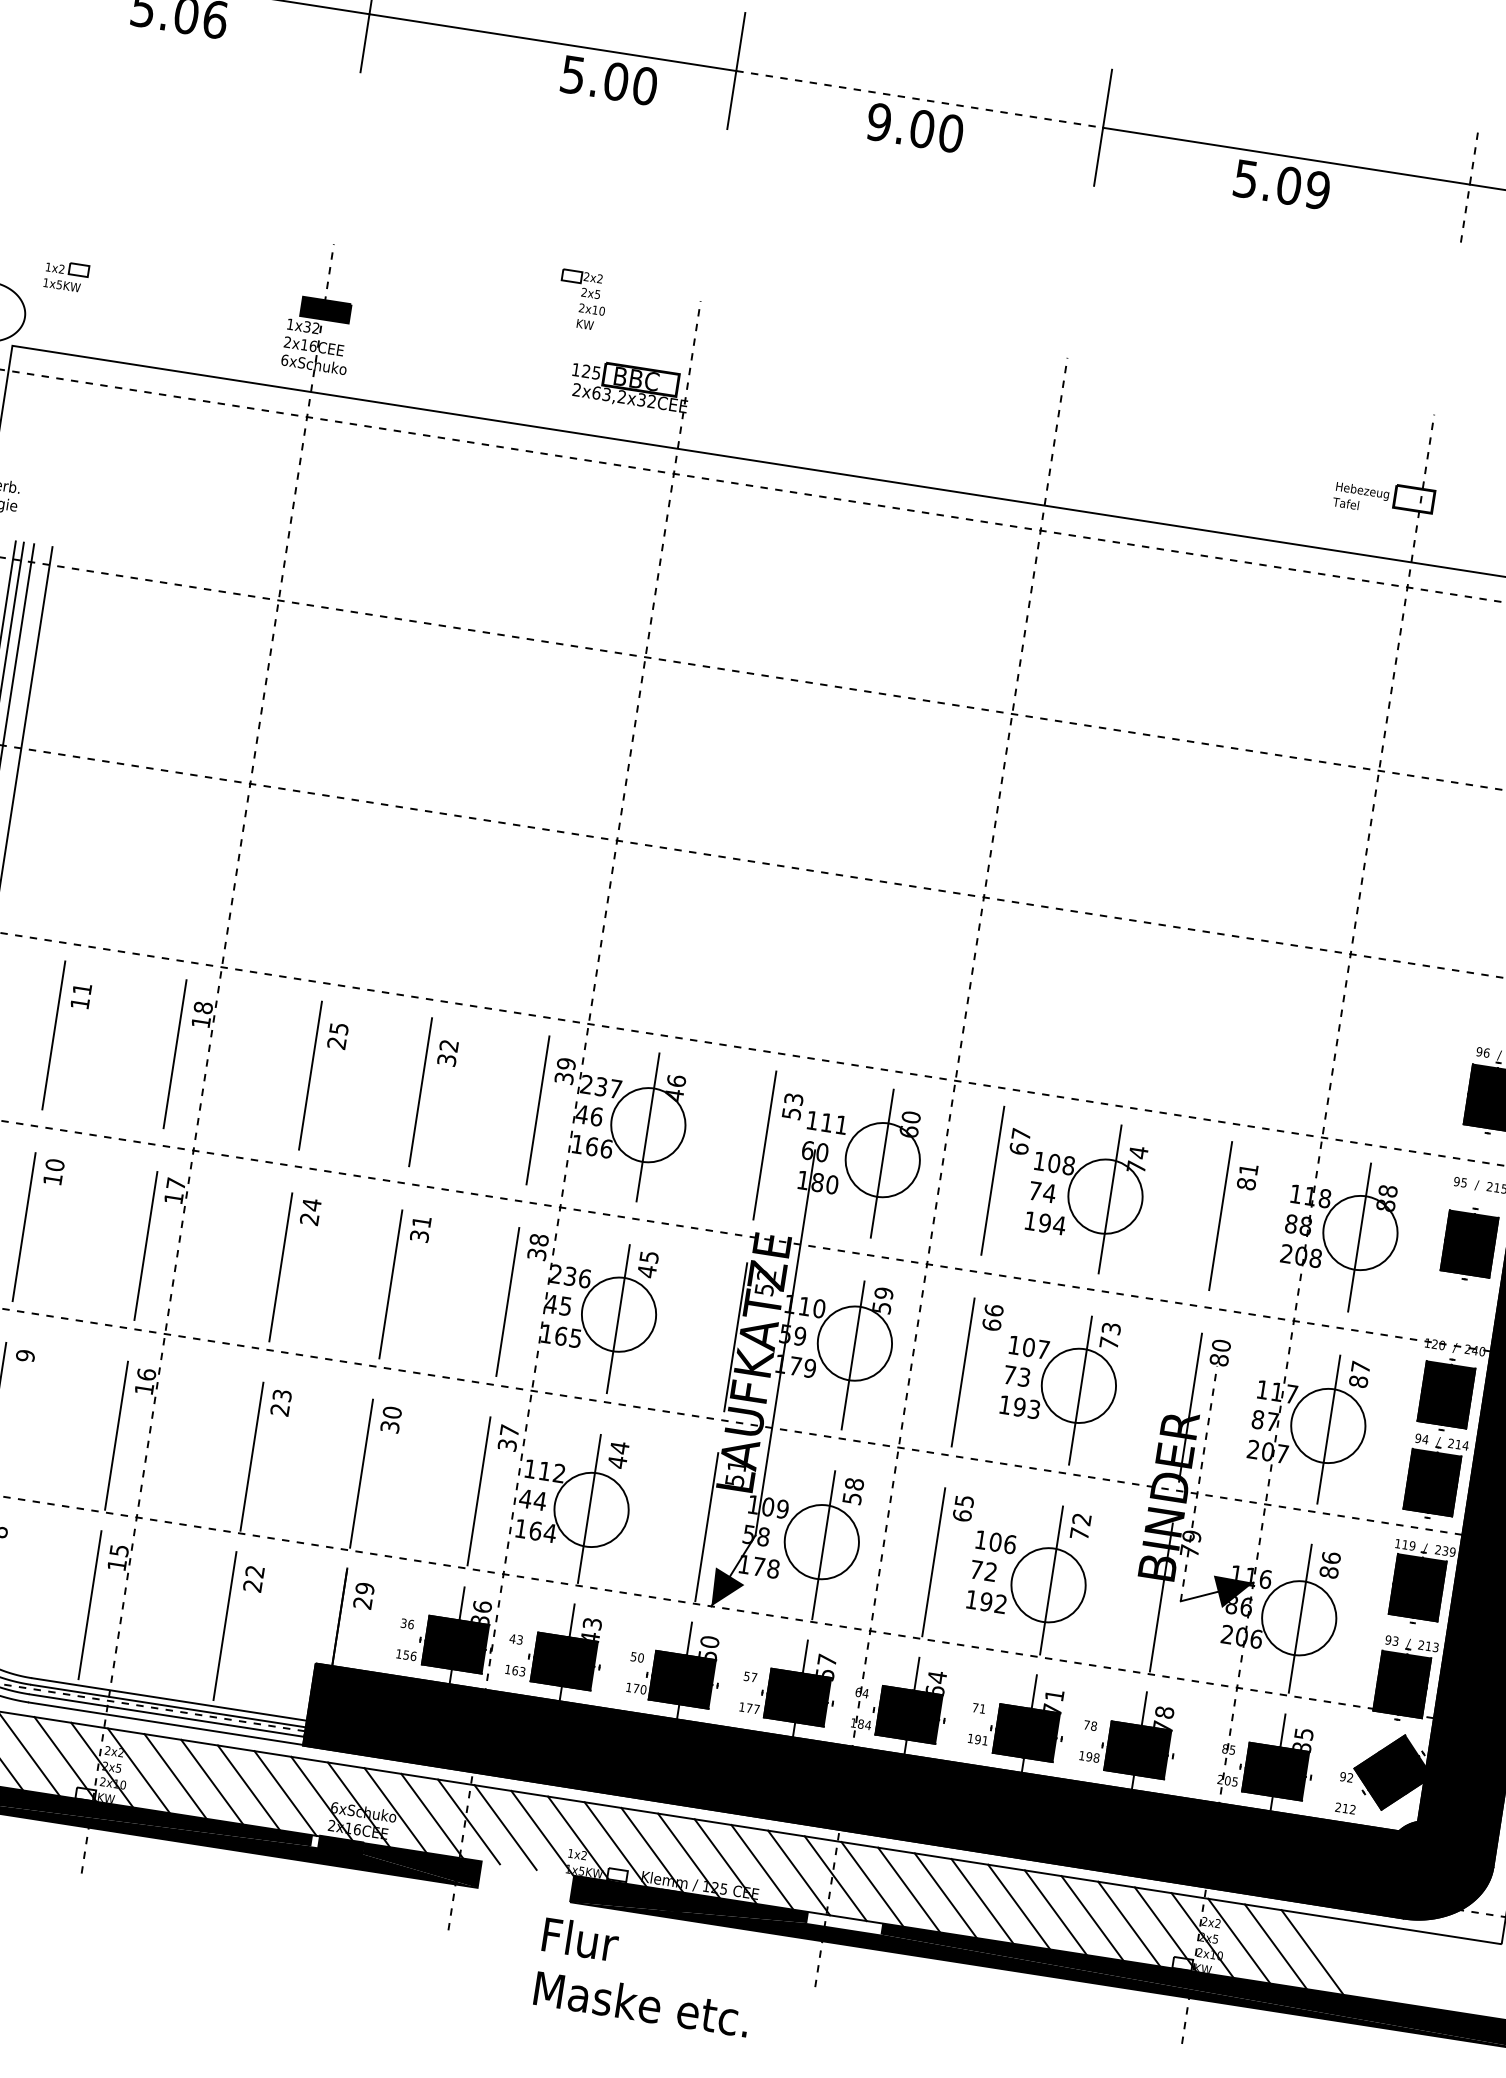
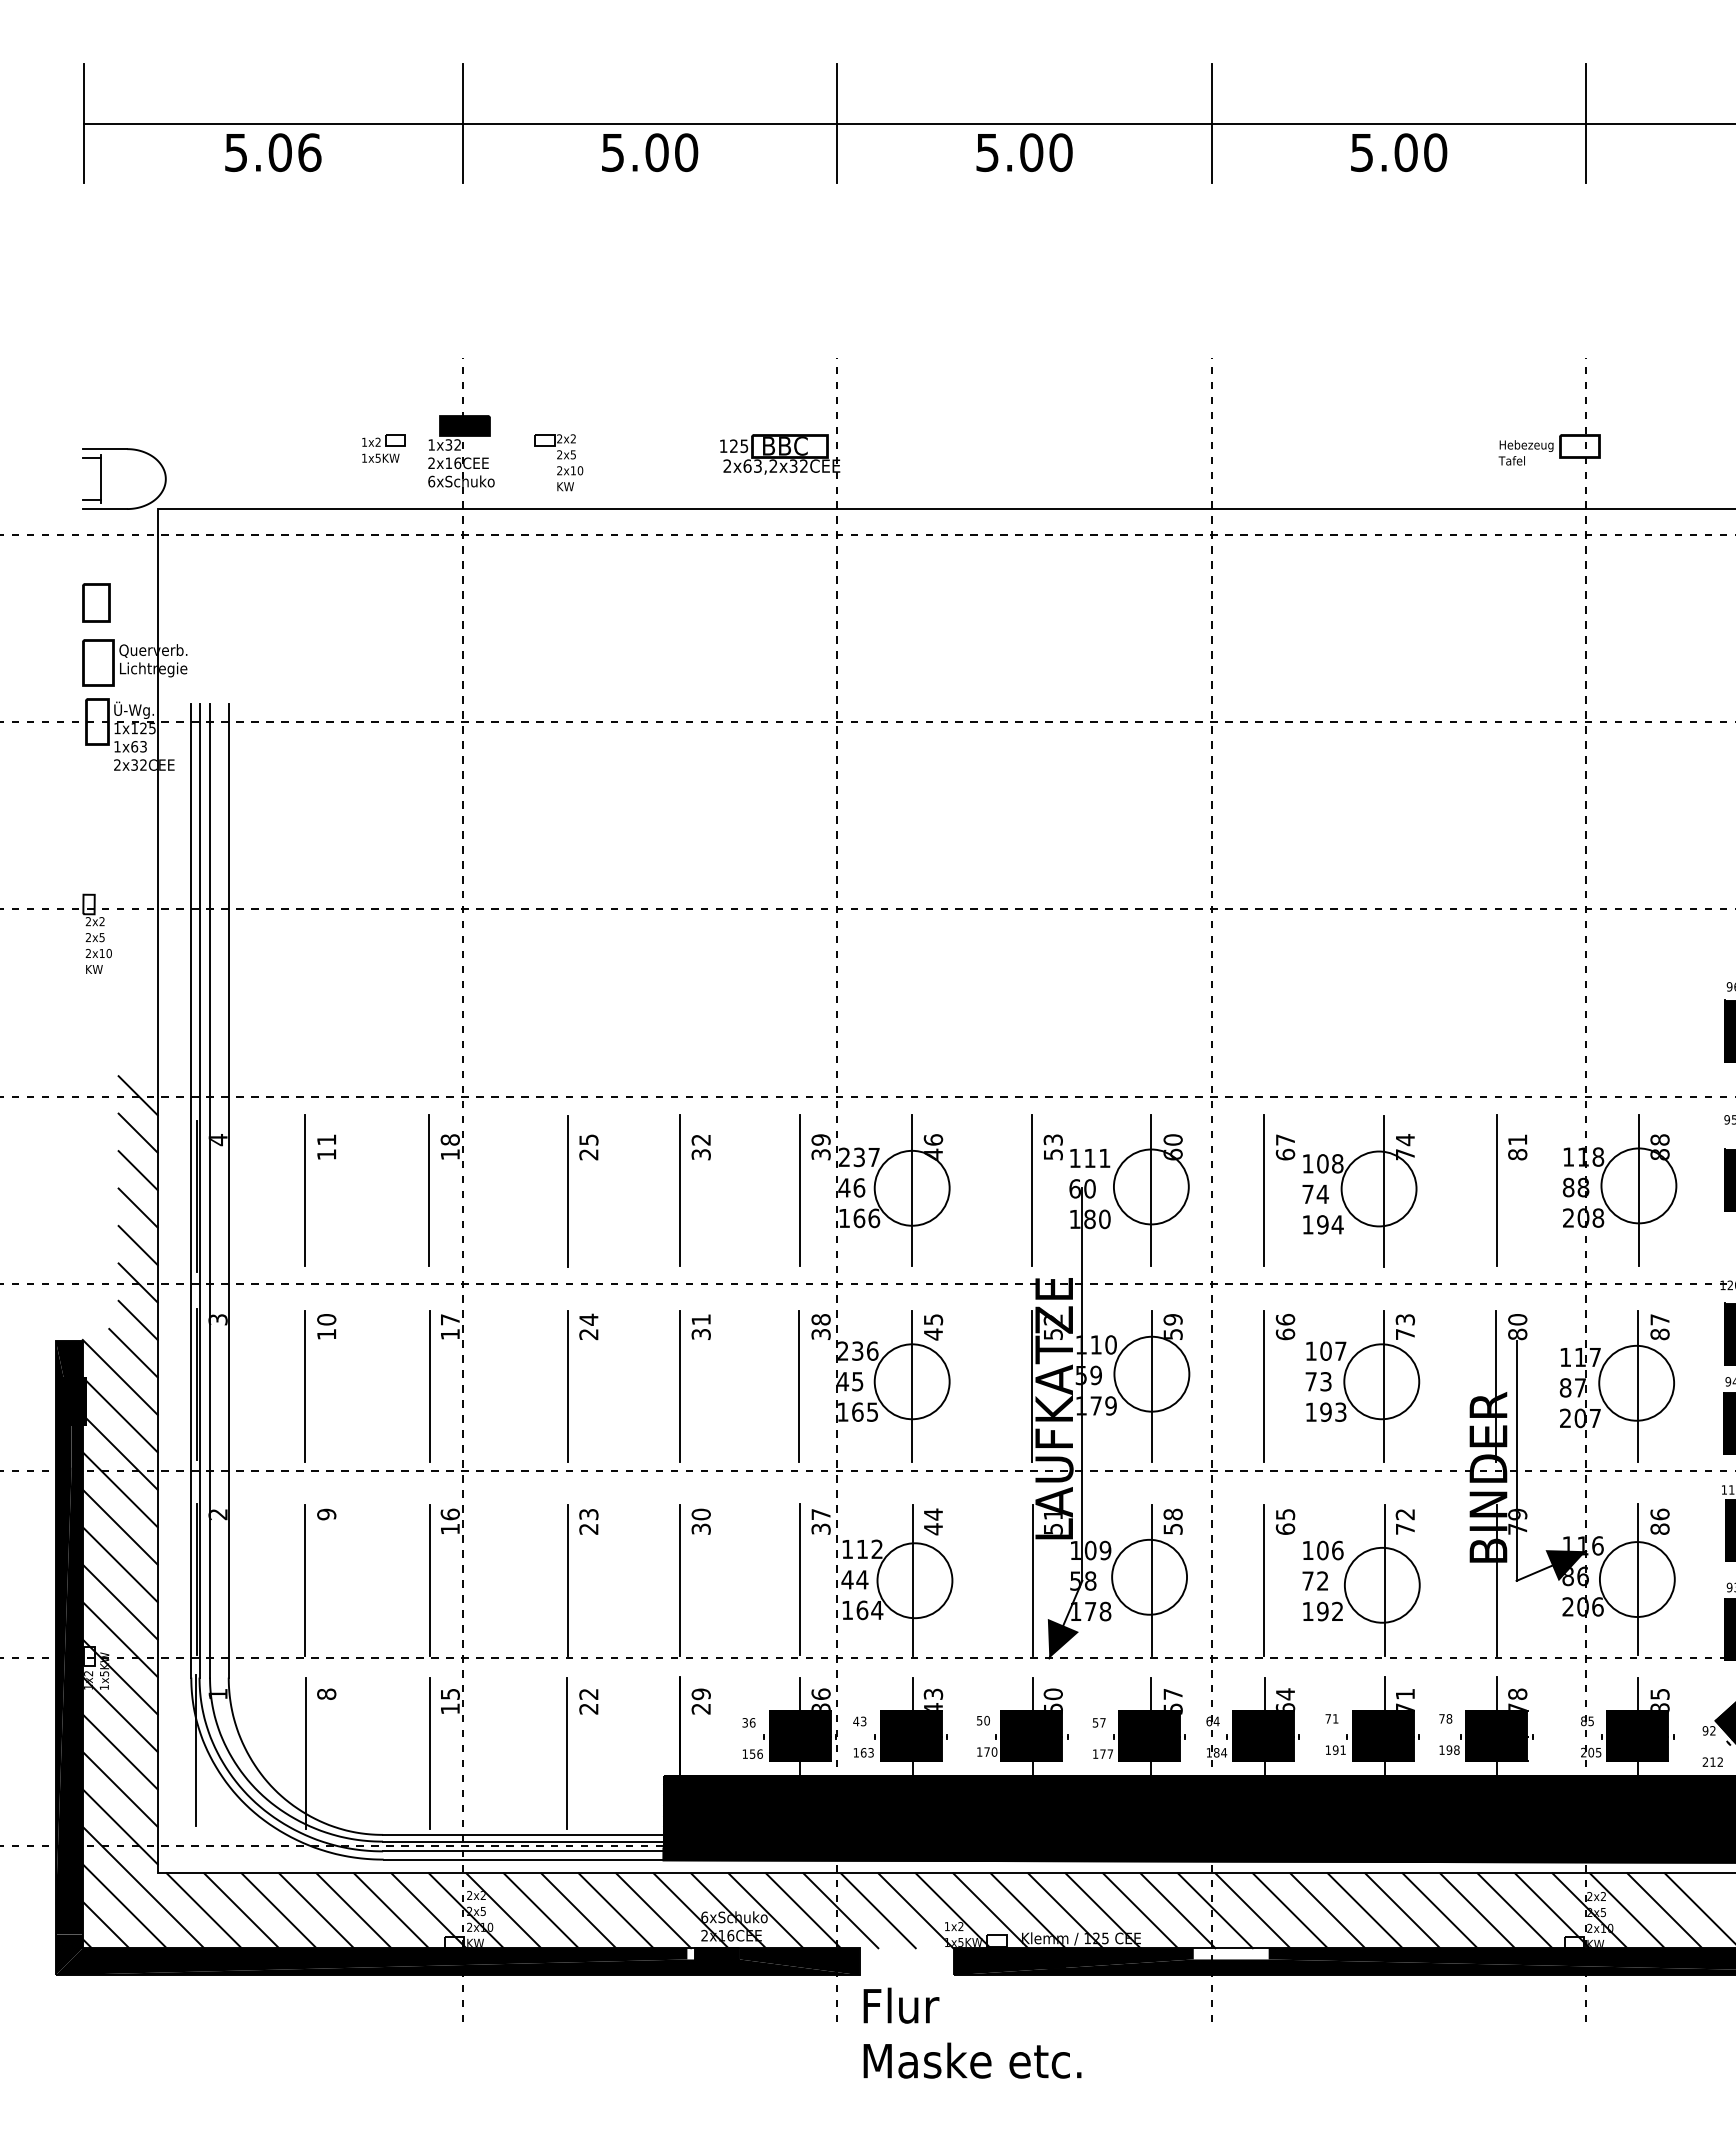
text: (609, 80) -> (650, 152), moved
line: (919, 99) -> (1024, 123), dashed -> solid
text: (879, 122) -> (987, 152), 9.00 -> 5.00
line: (1470, 184) -> (1586, 123), dashed -> solid
text: (1317, 190) -> (1435, 152), 5.09 -> 5.00
part: (66, 276) -> (383, 448), moved
part: (581, 299) -> (558, 462), moved
line: (1198, 1483) -> (1516, 1460), dashed -> solid
text: (646, 1976) -> (972, 2032), moved

